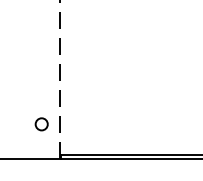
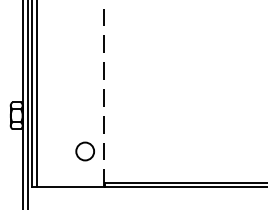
circle: (41, 124) -> (84, 151), size x1.43

